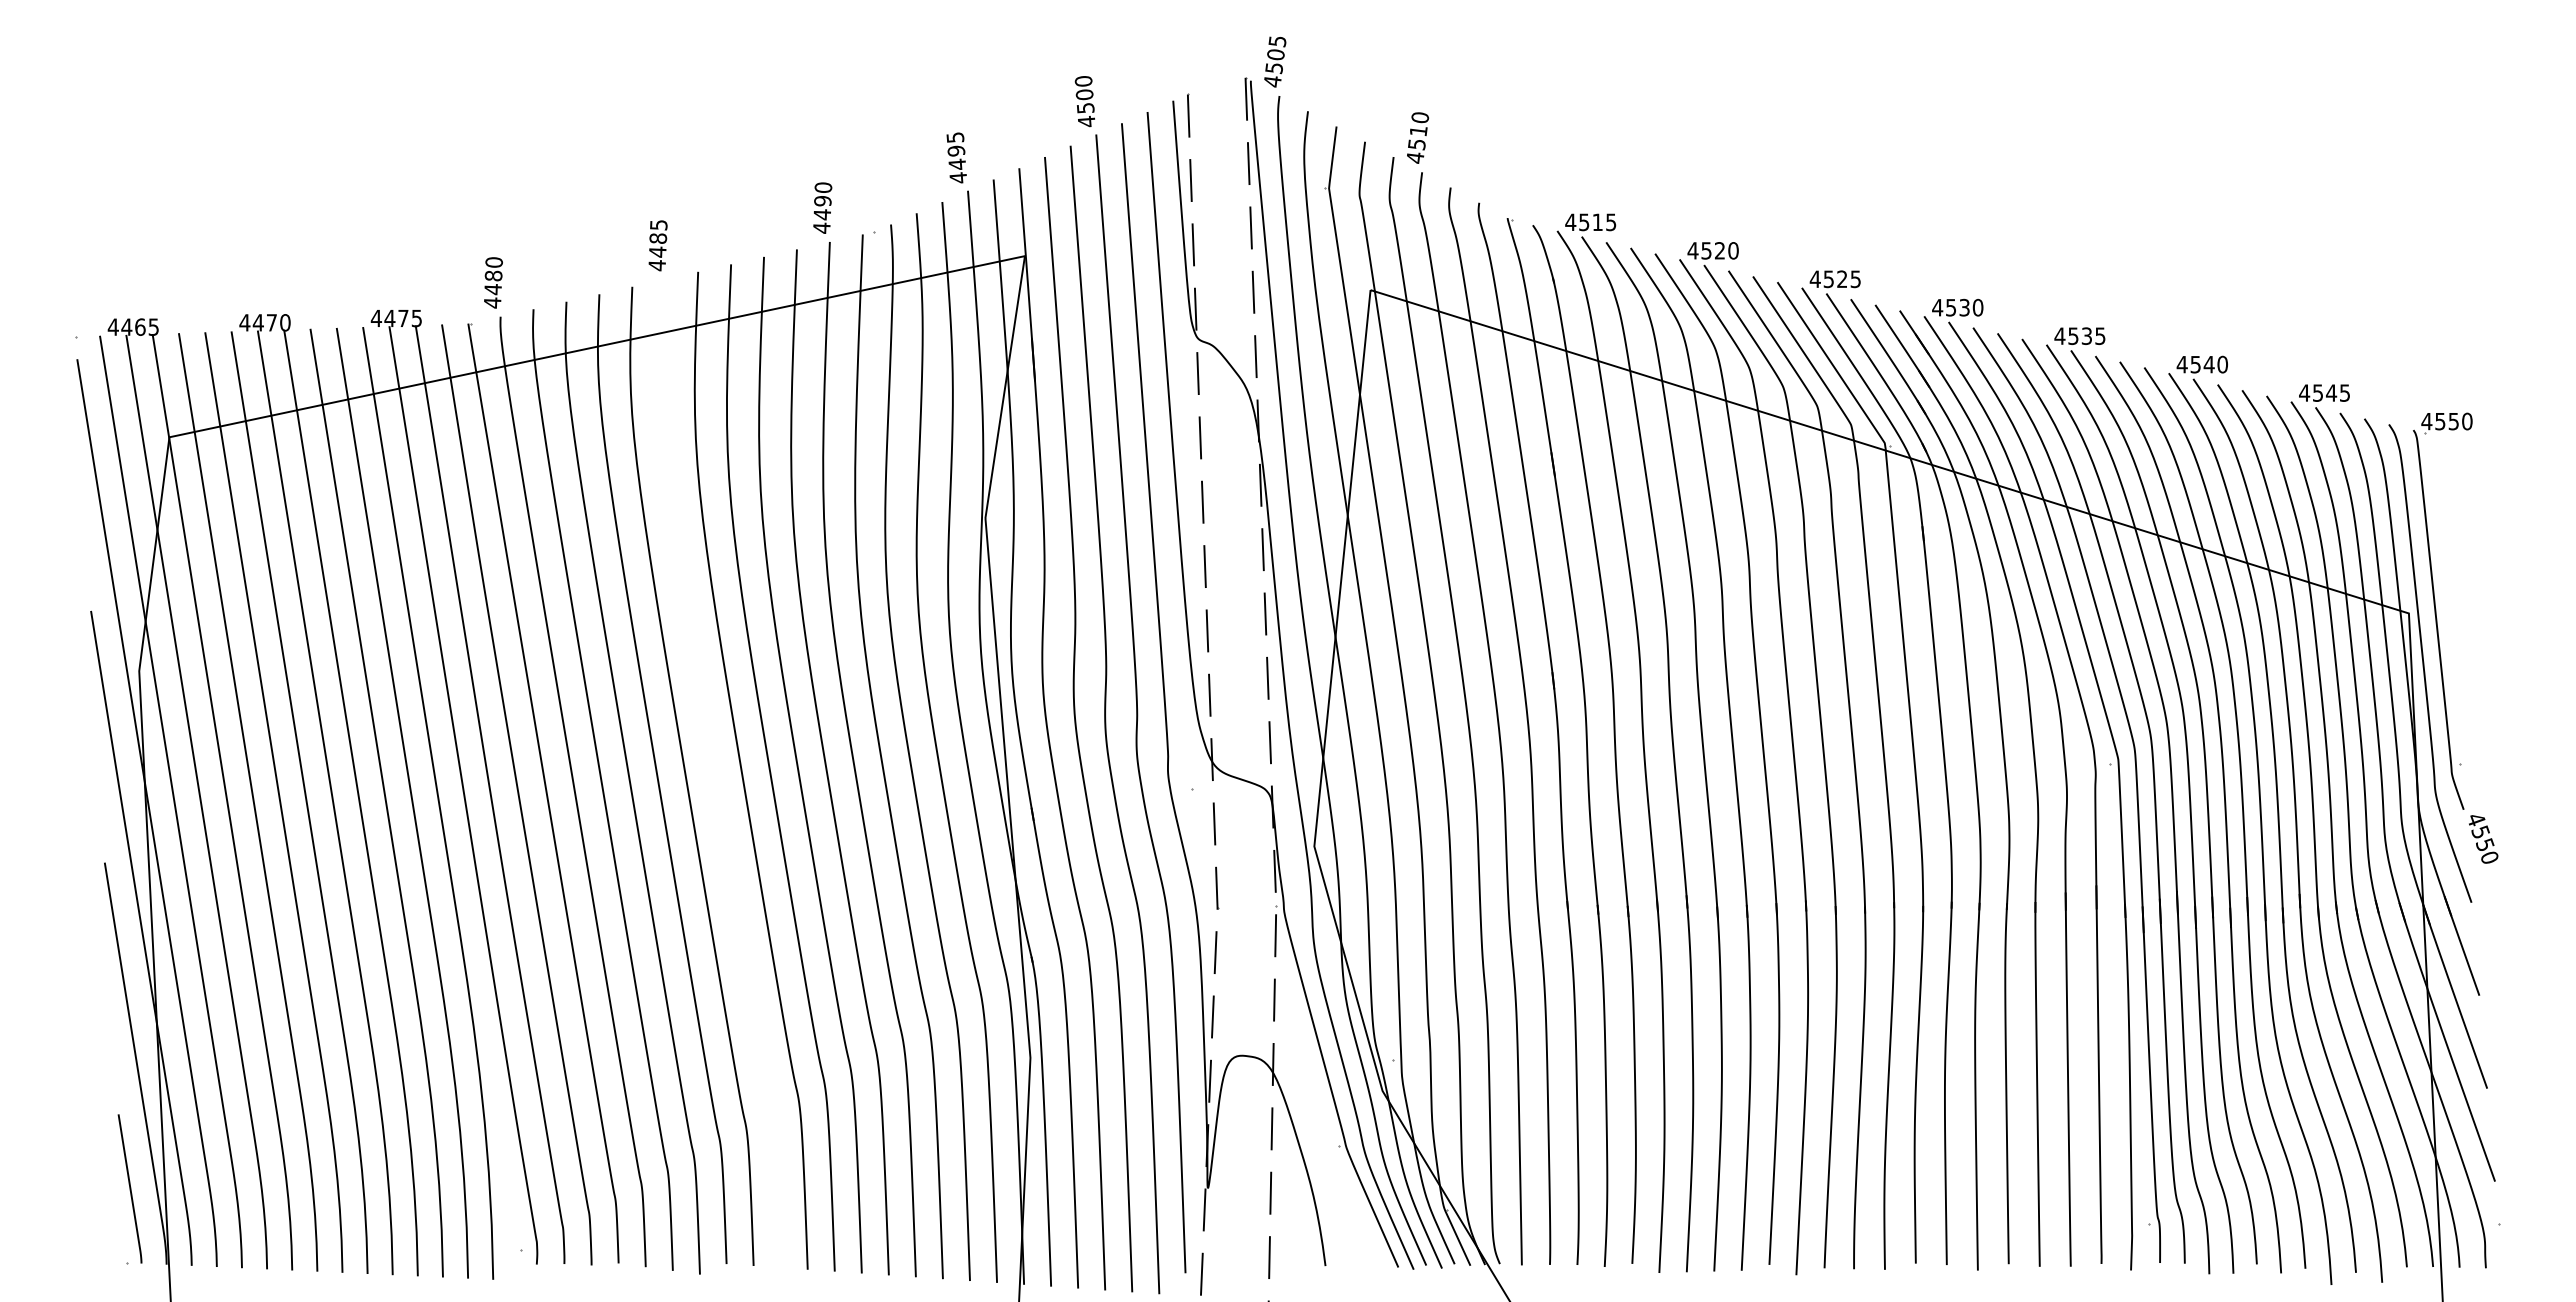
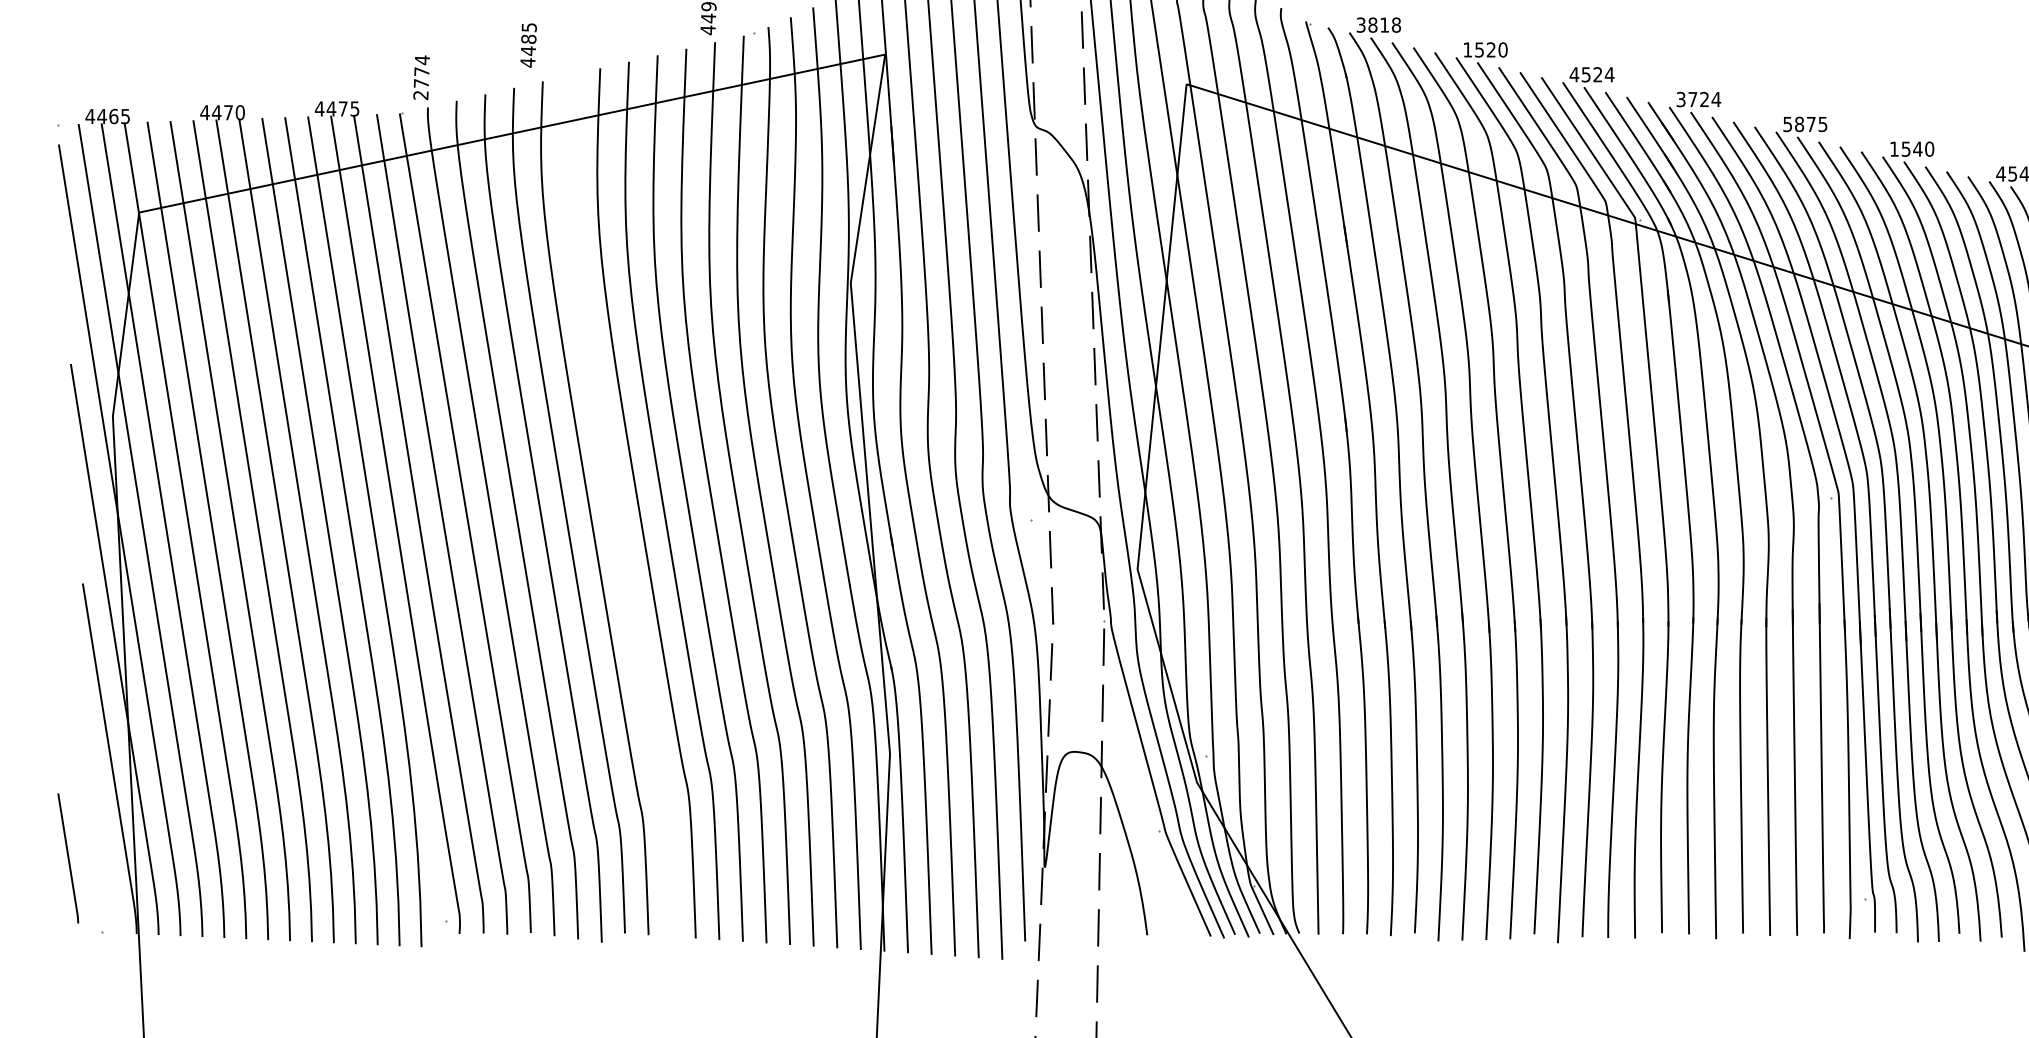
text: (1590, 222) -> (1378, 25), 4515 -> 3818
text: (657, 245) -> (528, 45), moved
text: (1692, 250) -> (1467, 49), 4520 -> 1520
text: (1855, 279) -> (1609, 74), 4525 -> 4524
text: (492, 282) -> (420, 77), 4480 -> 2774
text: (1957, 307) -> (1698, 99), 4530 -> 3724
text: (2072, 336) -> (1798, 124), 4535 -> 5875
text: (2181, 364) -> (1893, 149), 4540 -> 1540
line: (129, 1188) -> (67, 858), moved

